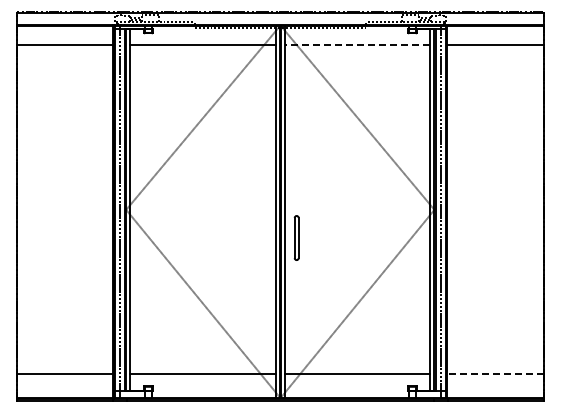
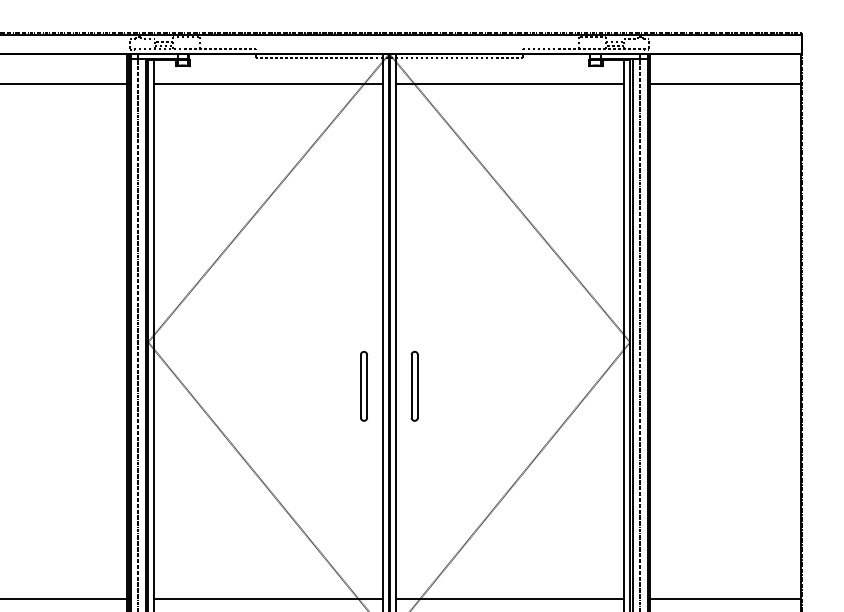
line: (357, 44) -> (509, 83), dashed -> solid
part: (264, 237) -> (364, 385), added
line: (494, 373) -> (724, 598), dashed -> solid

